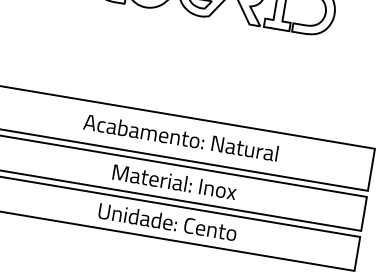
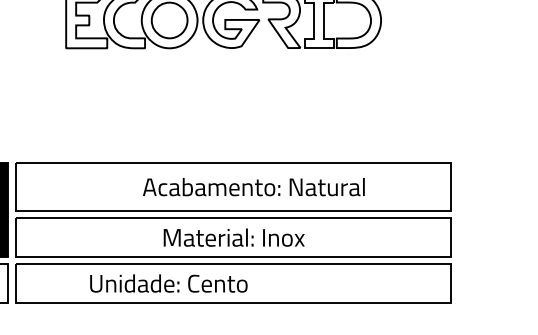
text: (180, 138) -> (253, 187), moved
text: (167, 221) -> (168, 283), moved

